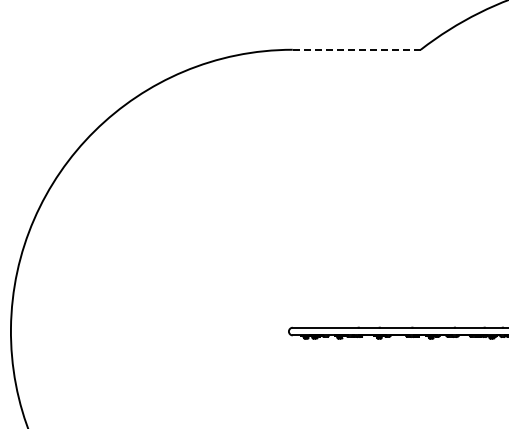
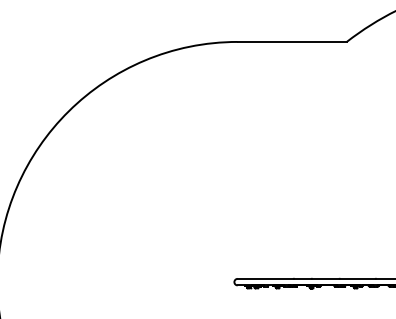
line: (357, 49) -> (292, 41), dashed -> solid

